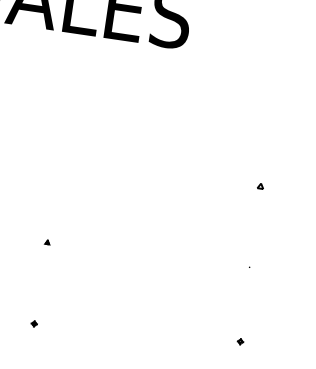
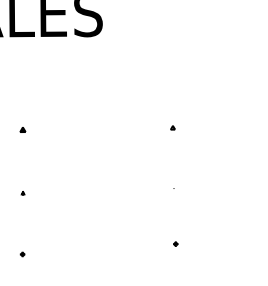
part: (59, 157) -> (22, 129), added

